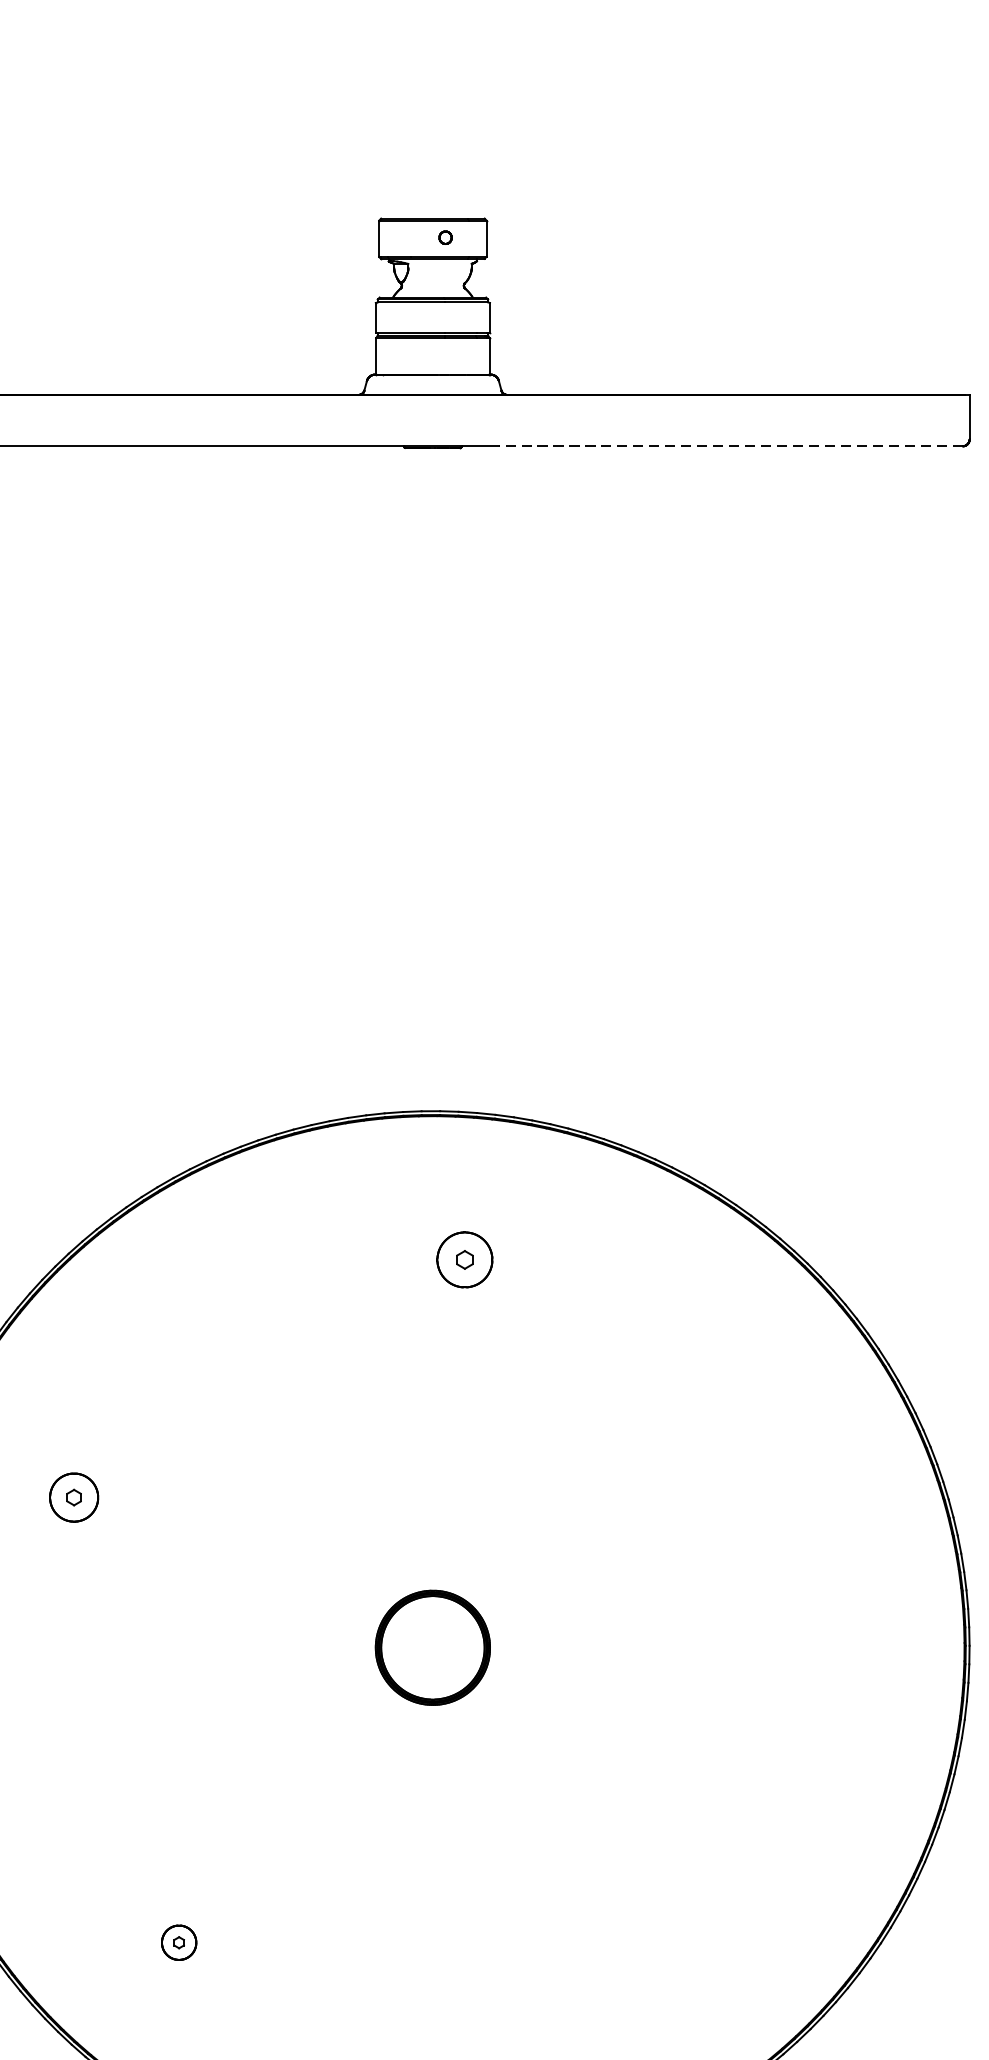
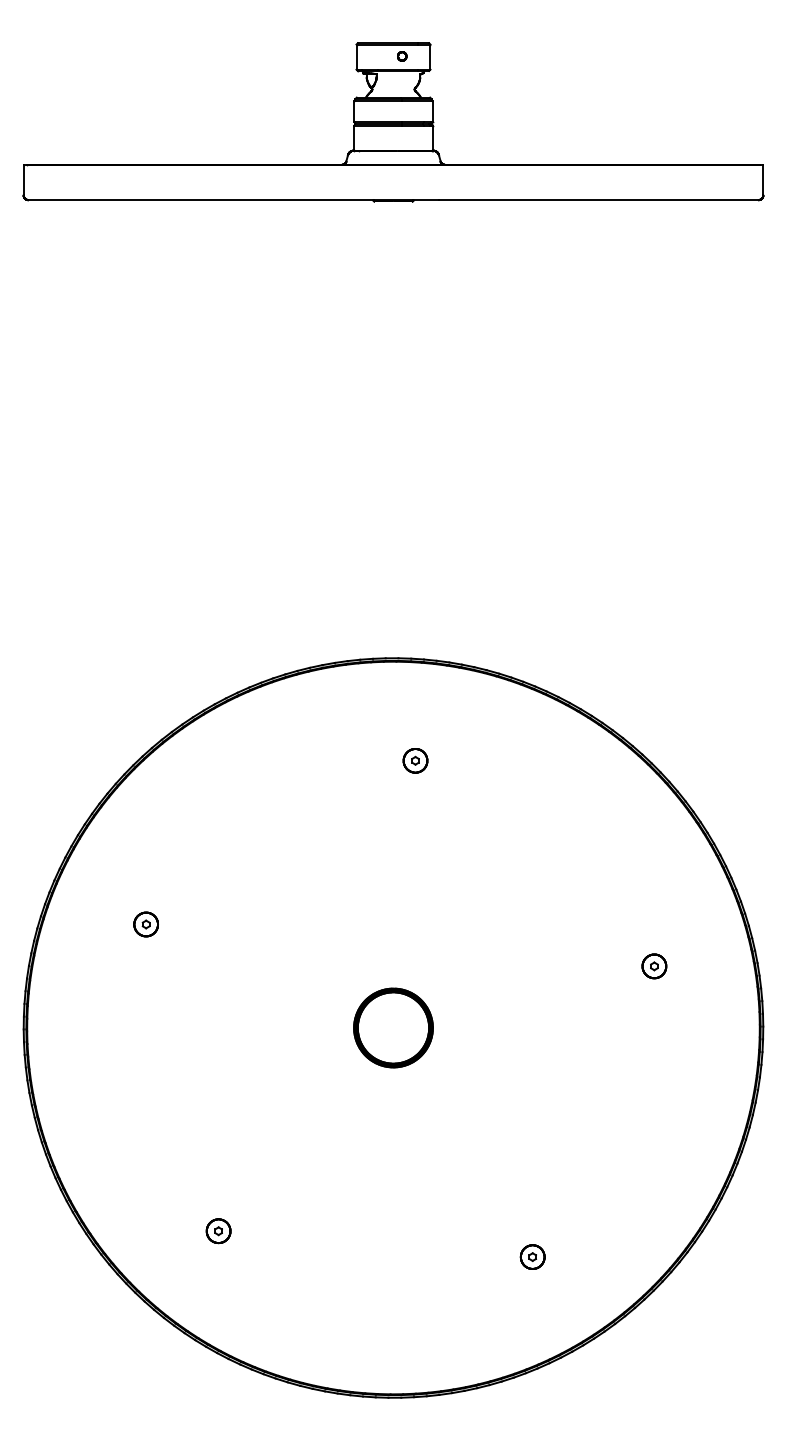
line: (730, 446) -> (598, 200), dashed -> solid
part: (464, 1259) -> (415, 760), size x0.62
part: (73, 1497) -> (145, 924), size x0.71
part: (811, 1558) -> (654, 966), added
part: (634, 1979) -> (532, 1256), added

